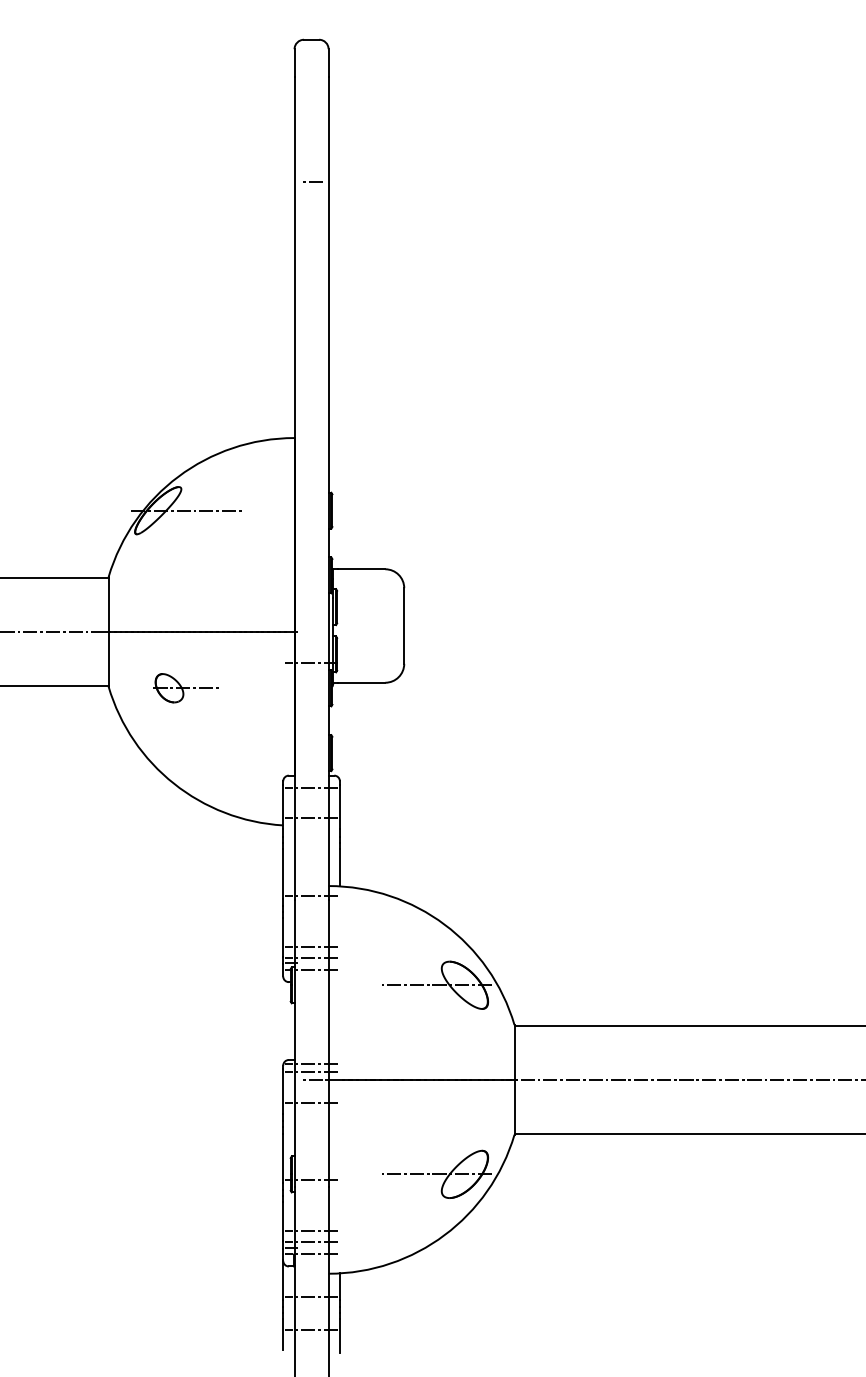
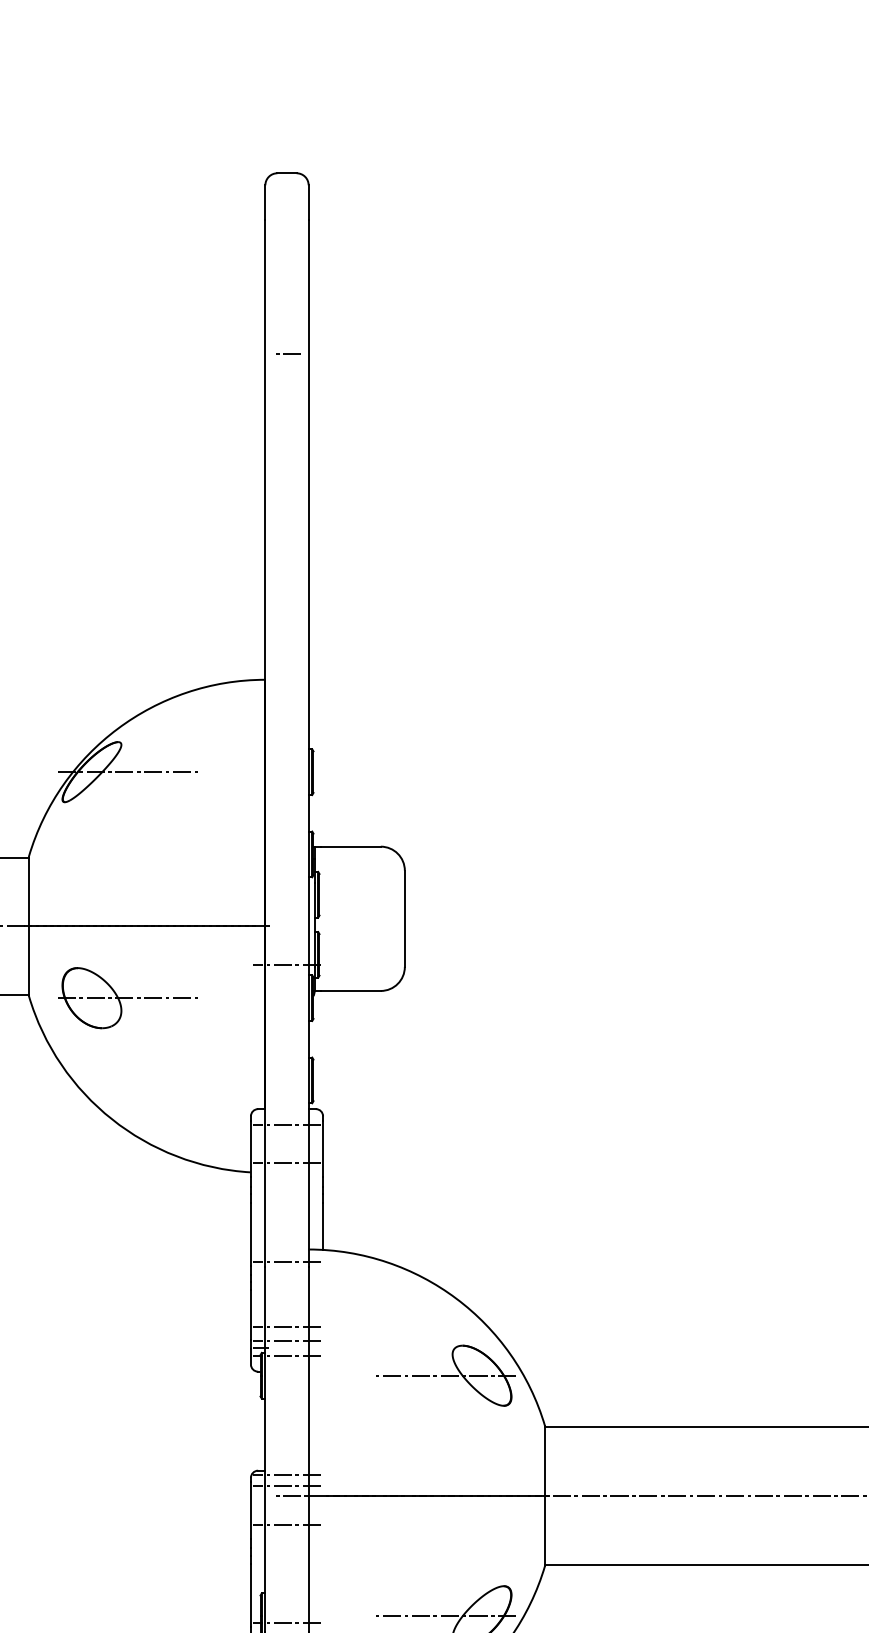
part: (186, 687) -> (127, 997), size x1.67

